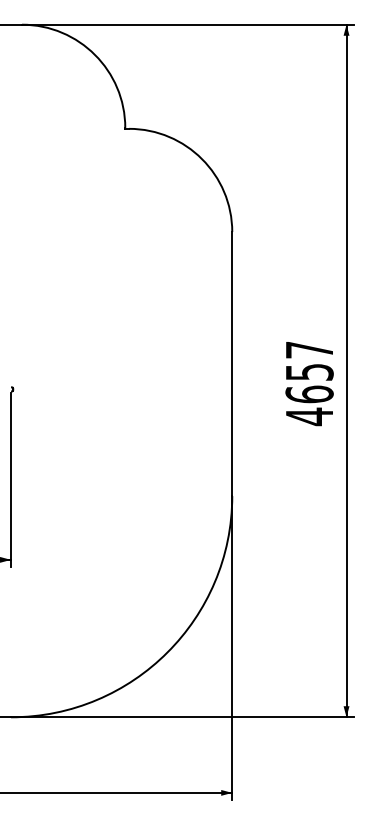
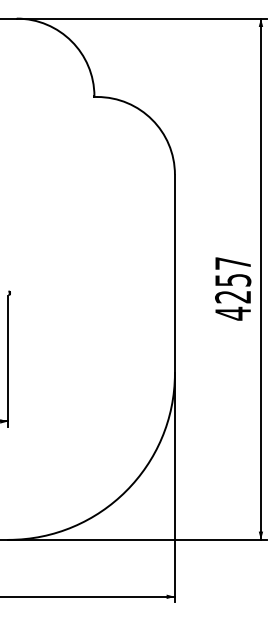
text: (310, 393) -> (233, 296), 4657 -> 4257

